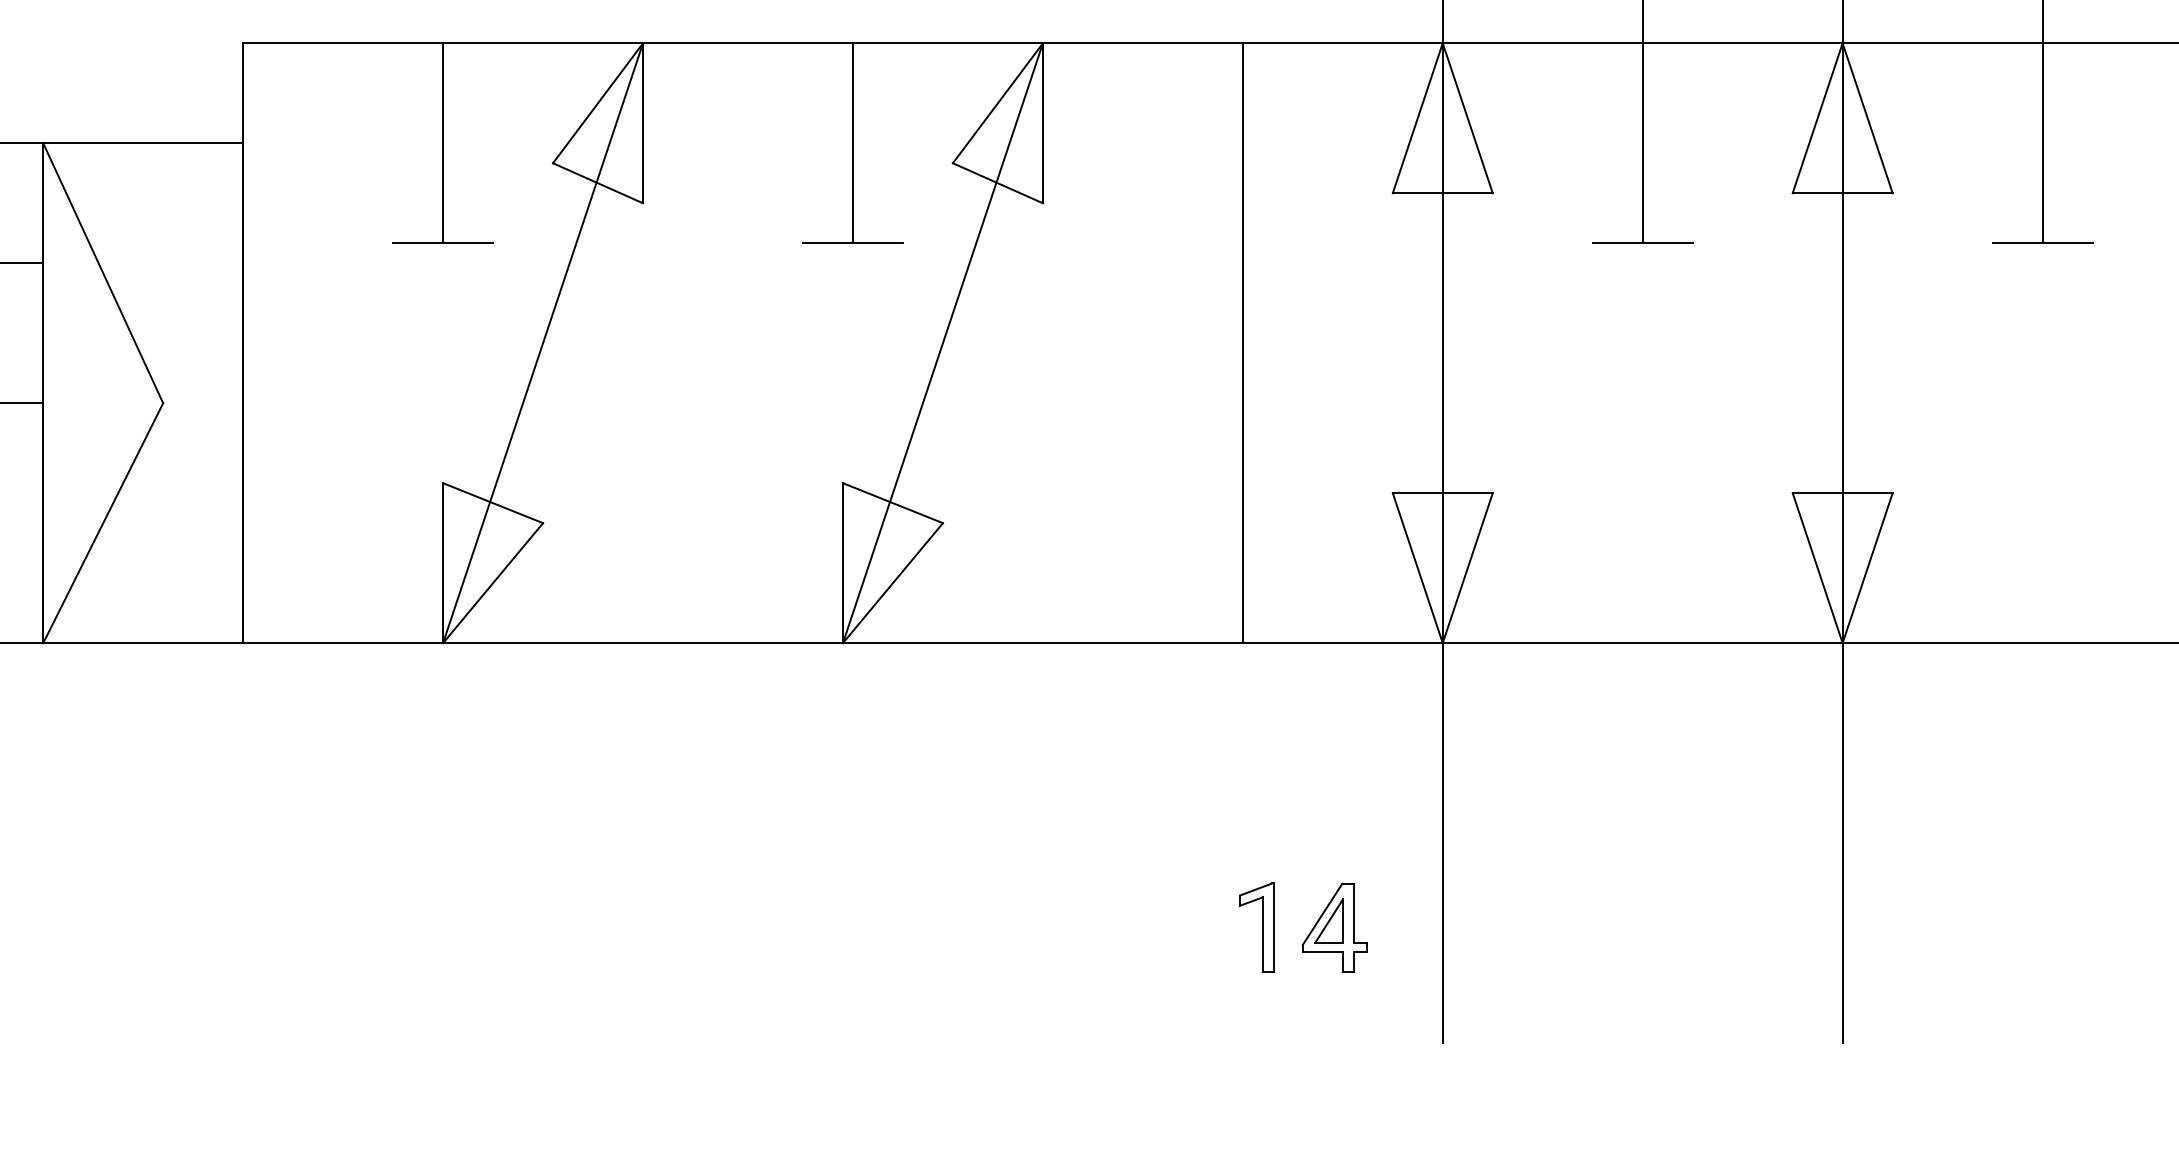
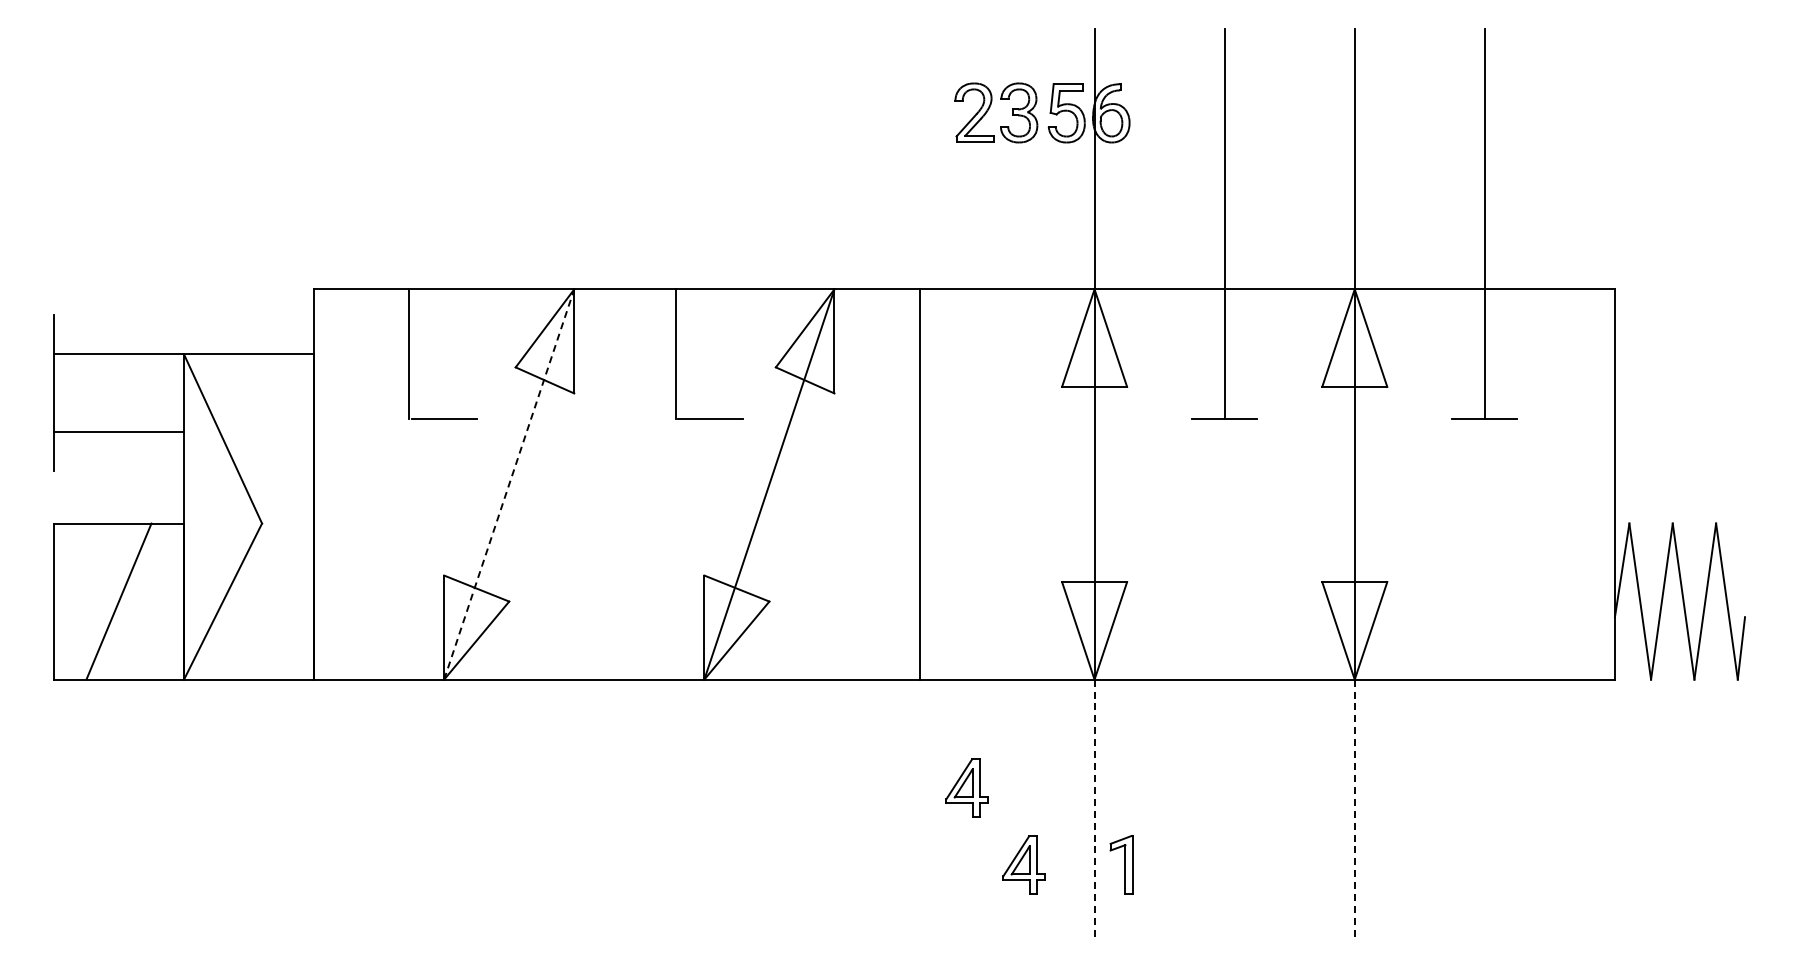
line: (443, 143) -> (409, 354), moved
line: (852, 143) -> (675, 354), moved
line: (543, 343) -> (509, 484), solid -> dashed
line: (1242, 343) -> (919, 484), moved
part: (1245, 808) -> (966, 787), added
line: (1442, 844) -> (1094, 810), solid -> dashed
line: (1842, 844) -> (1354, 810), solid -> dashed
part: (1256, 927) -> (1121, 864), moved

